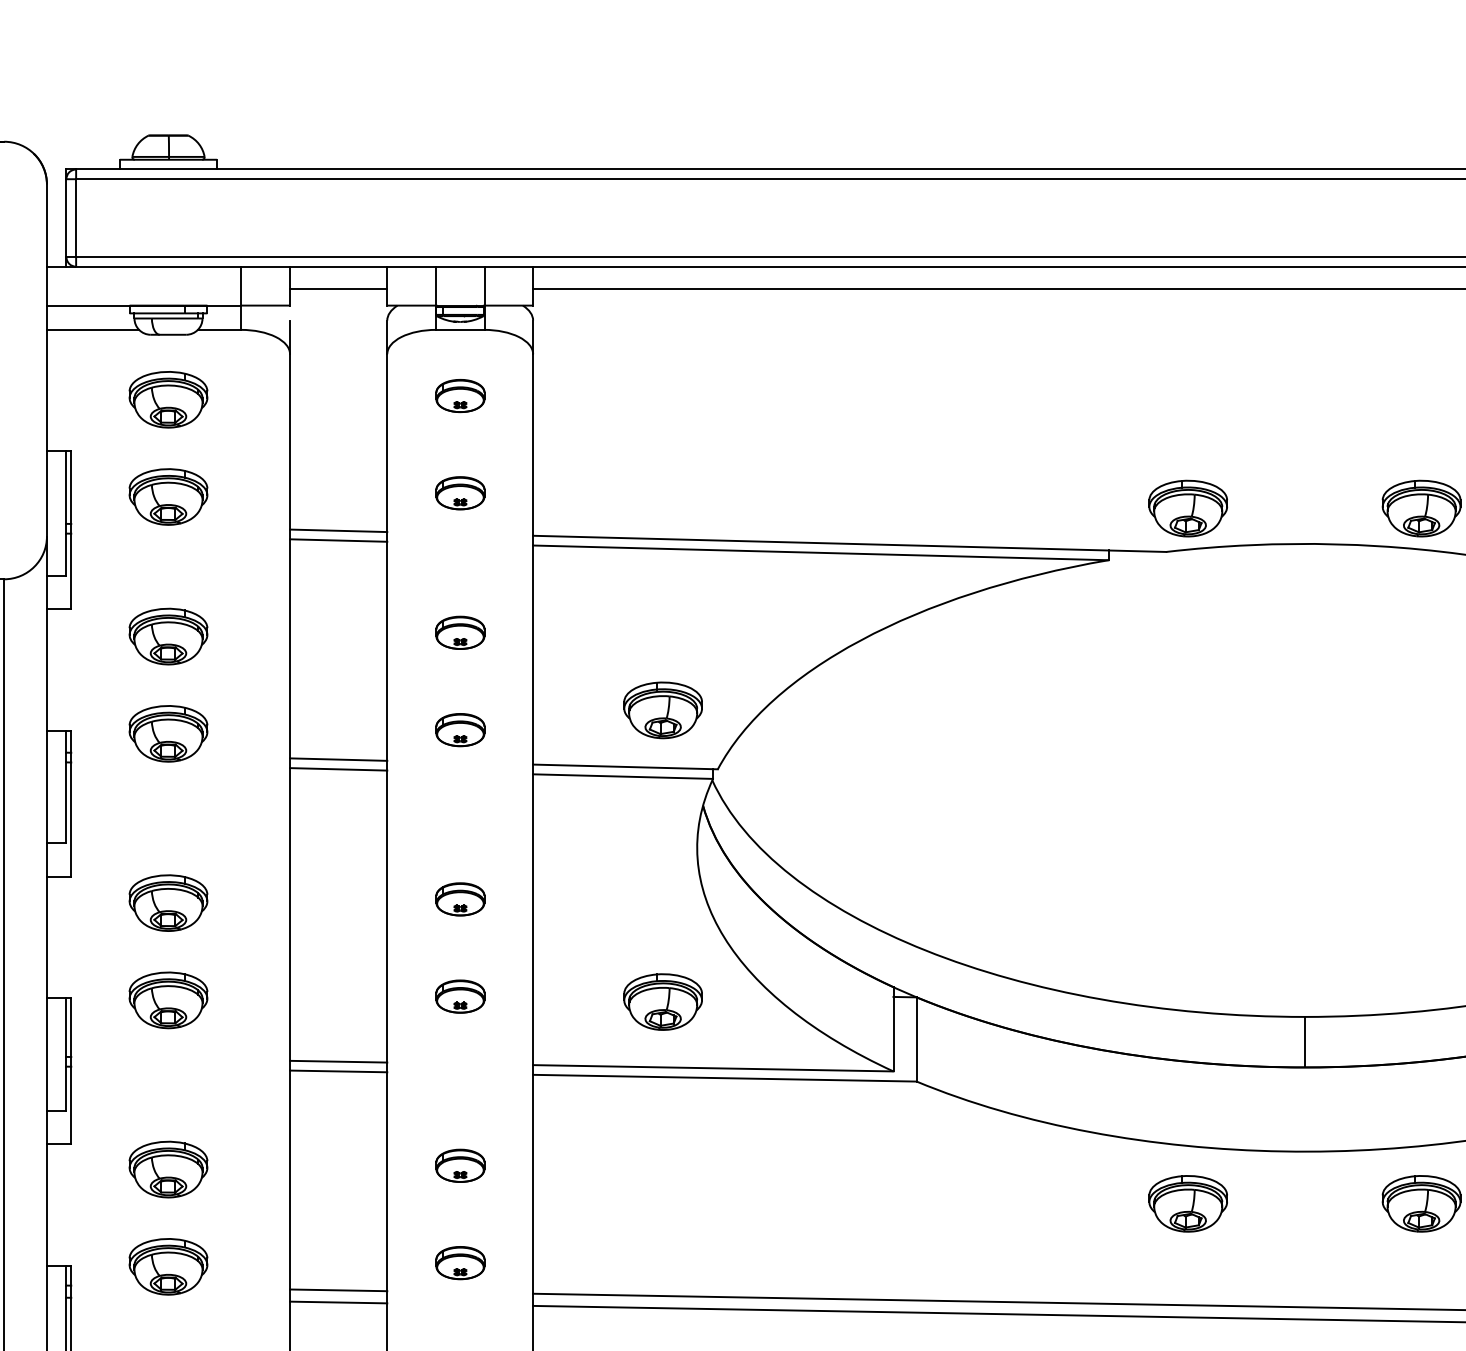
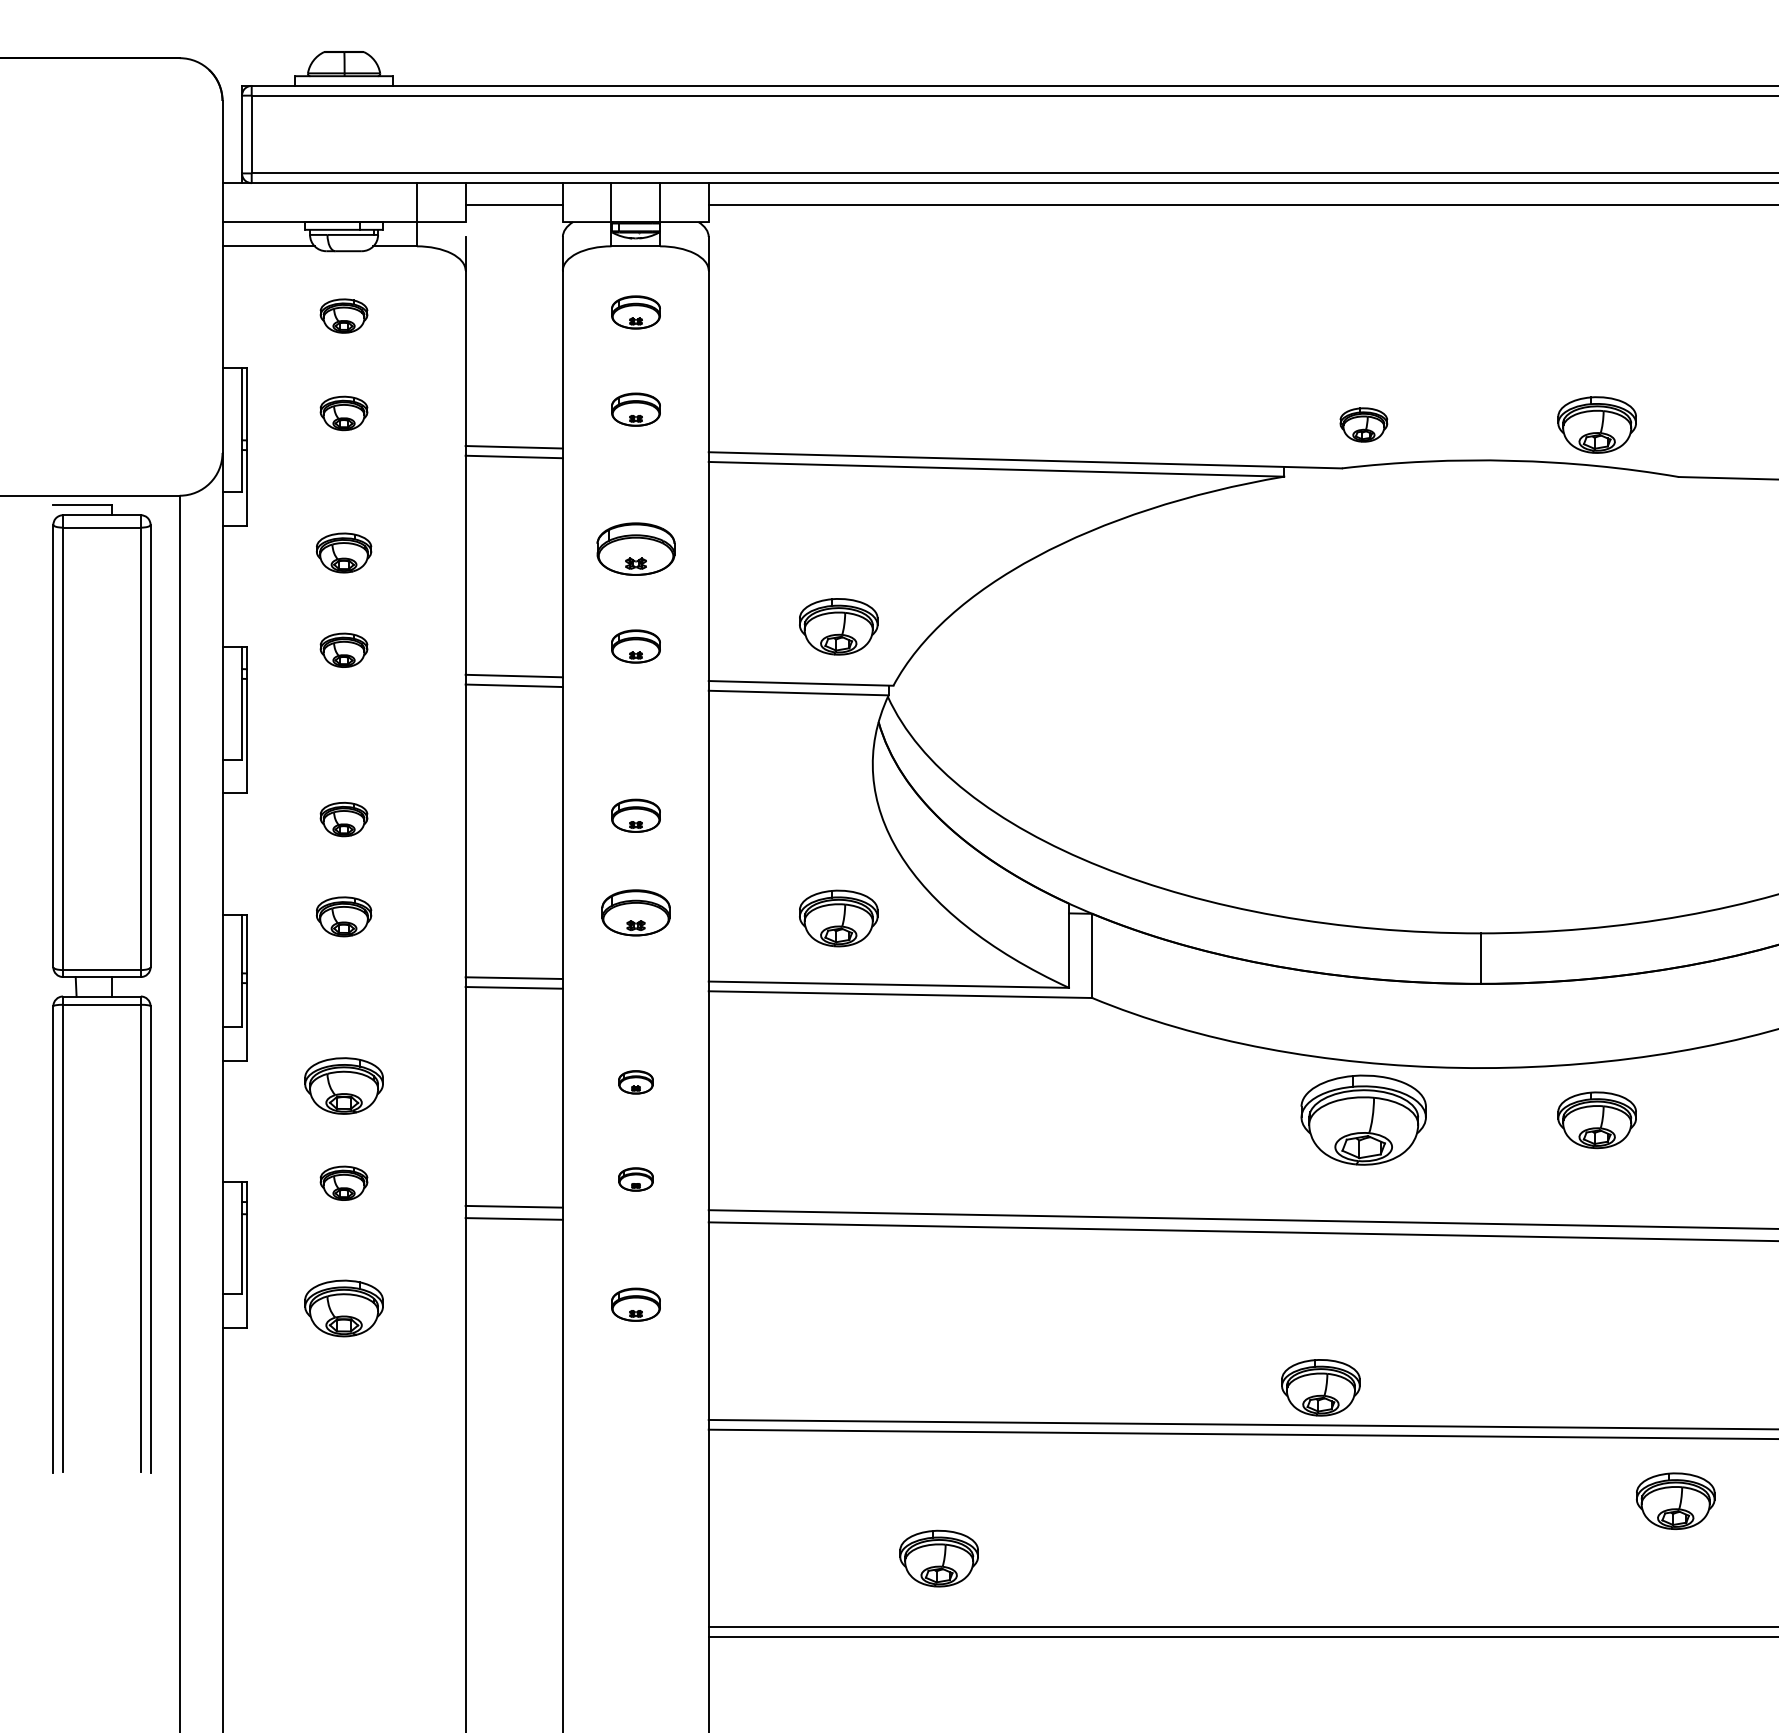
part: (167, 399) -> (343, 315), size x0.6
part: (167, 497) -> (343, 413), size x0.6
part: (1187, 508) -> (1363, 424), size x0.6
part: (459, 633) -> (635, 549), size x1.6
part: (167, 636) -> (343, 552), size x0.7
part: (167, 734) -> (343, 650), size x0.6
part: (167, 903) -> (343, 819), size x0.6
part: (459, 997) -> (635, 913), size x1.4
part: (167, 1000) -> (343, 916), size x0.7
part: (459, 1166) -> (635, 1082), size x0.7
part: (1187, 1204) -> (1363, 1120), size x1.6
part: (459, 1263) -> (635, 1179), size x0.7
part: (167, 1267) -> (343, 1183), size x0.6

